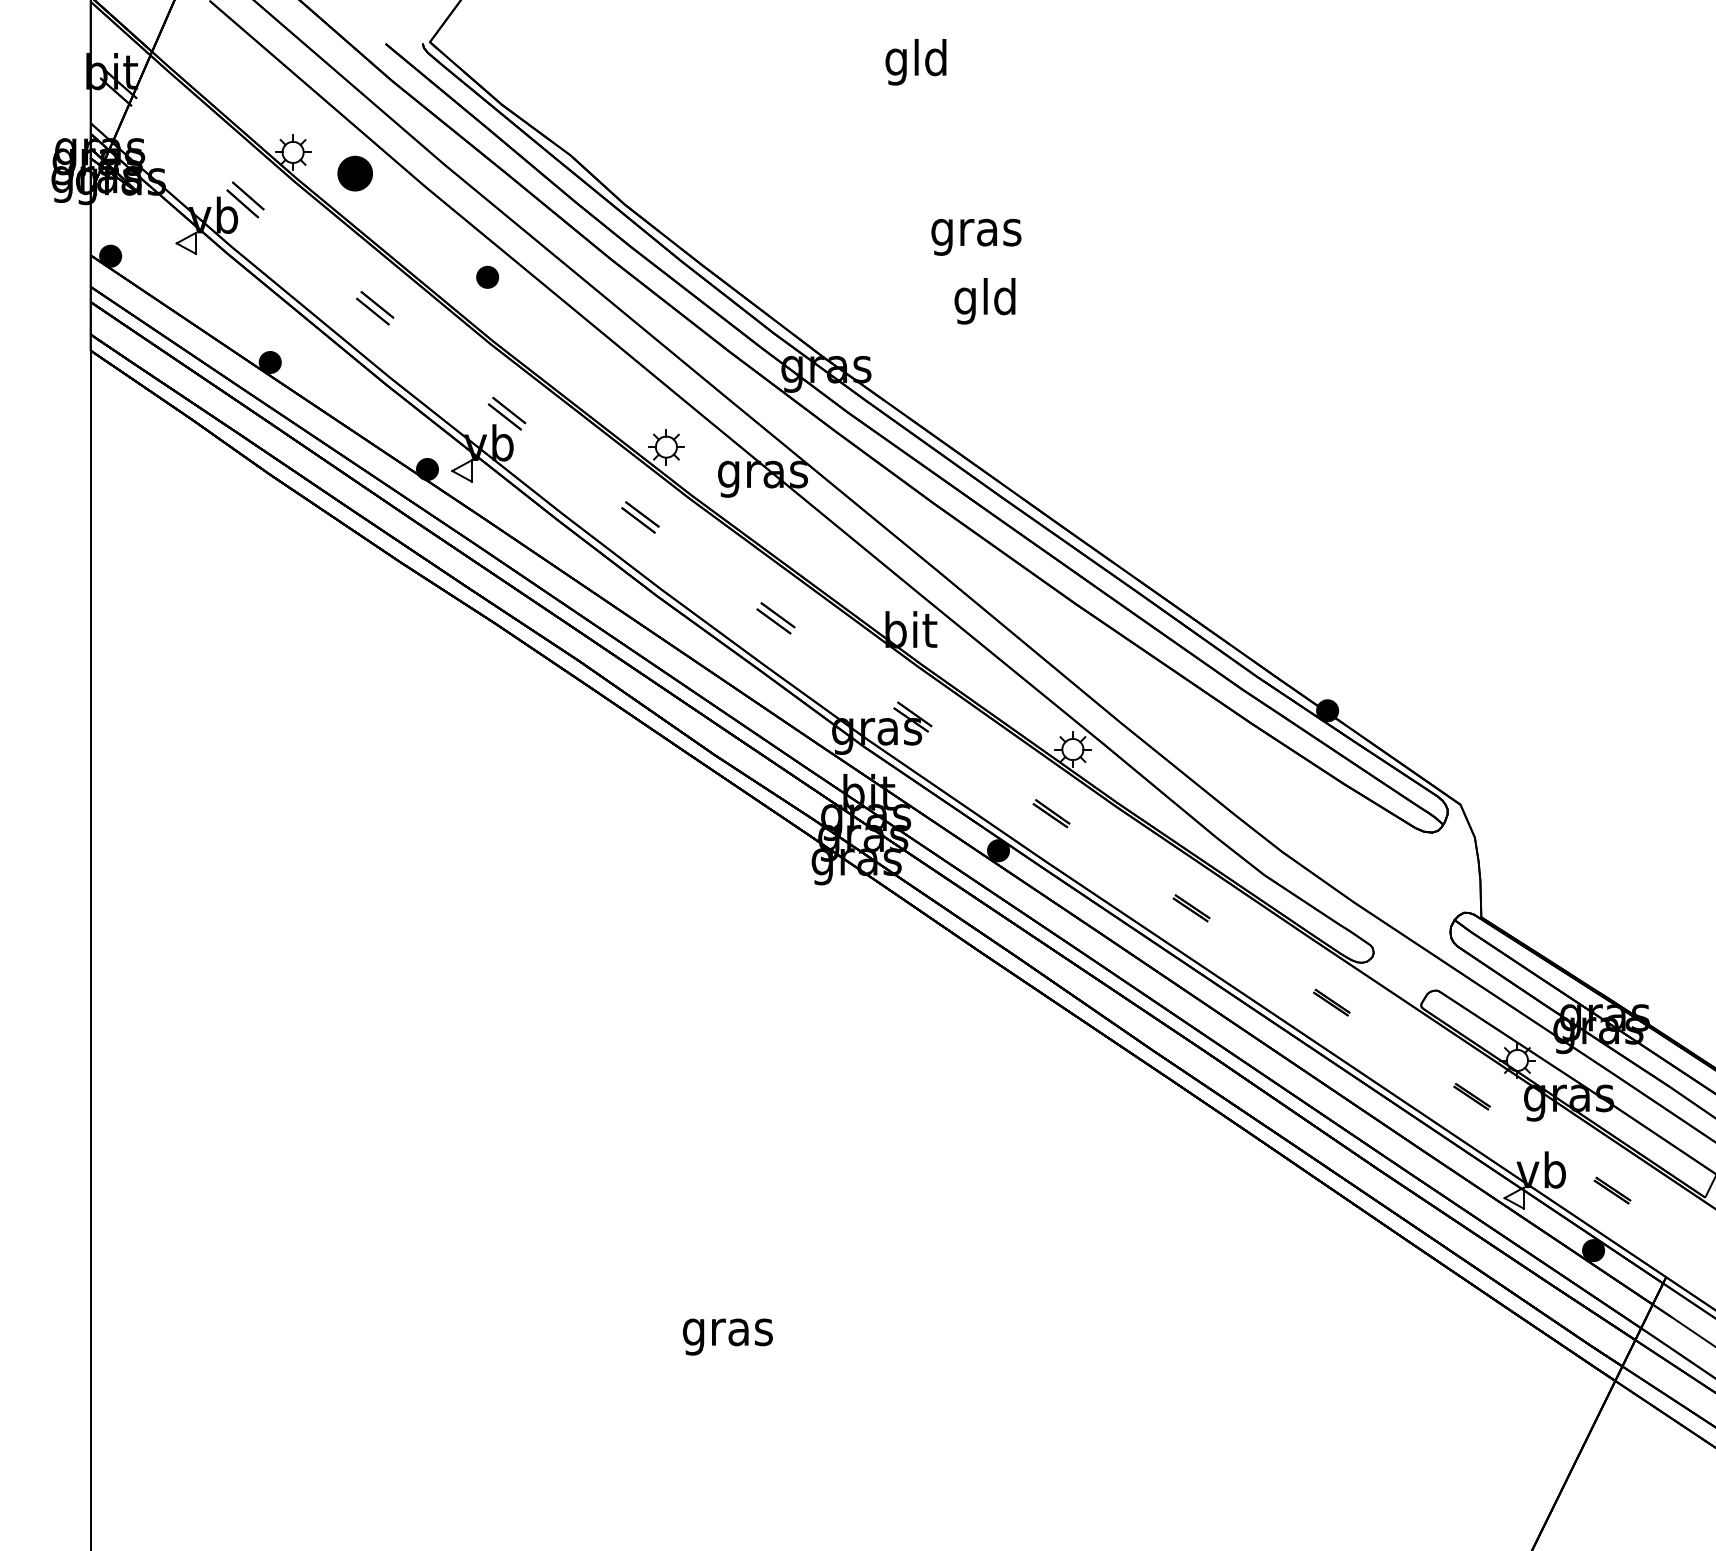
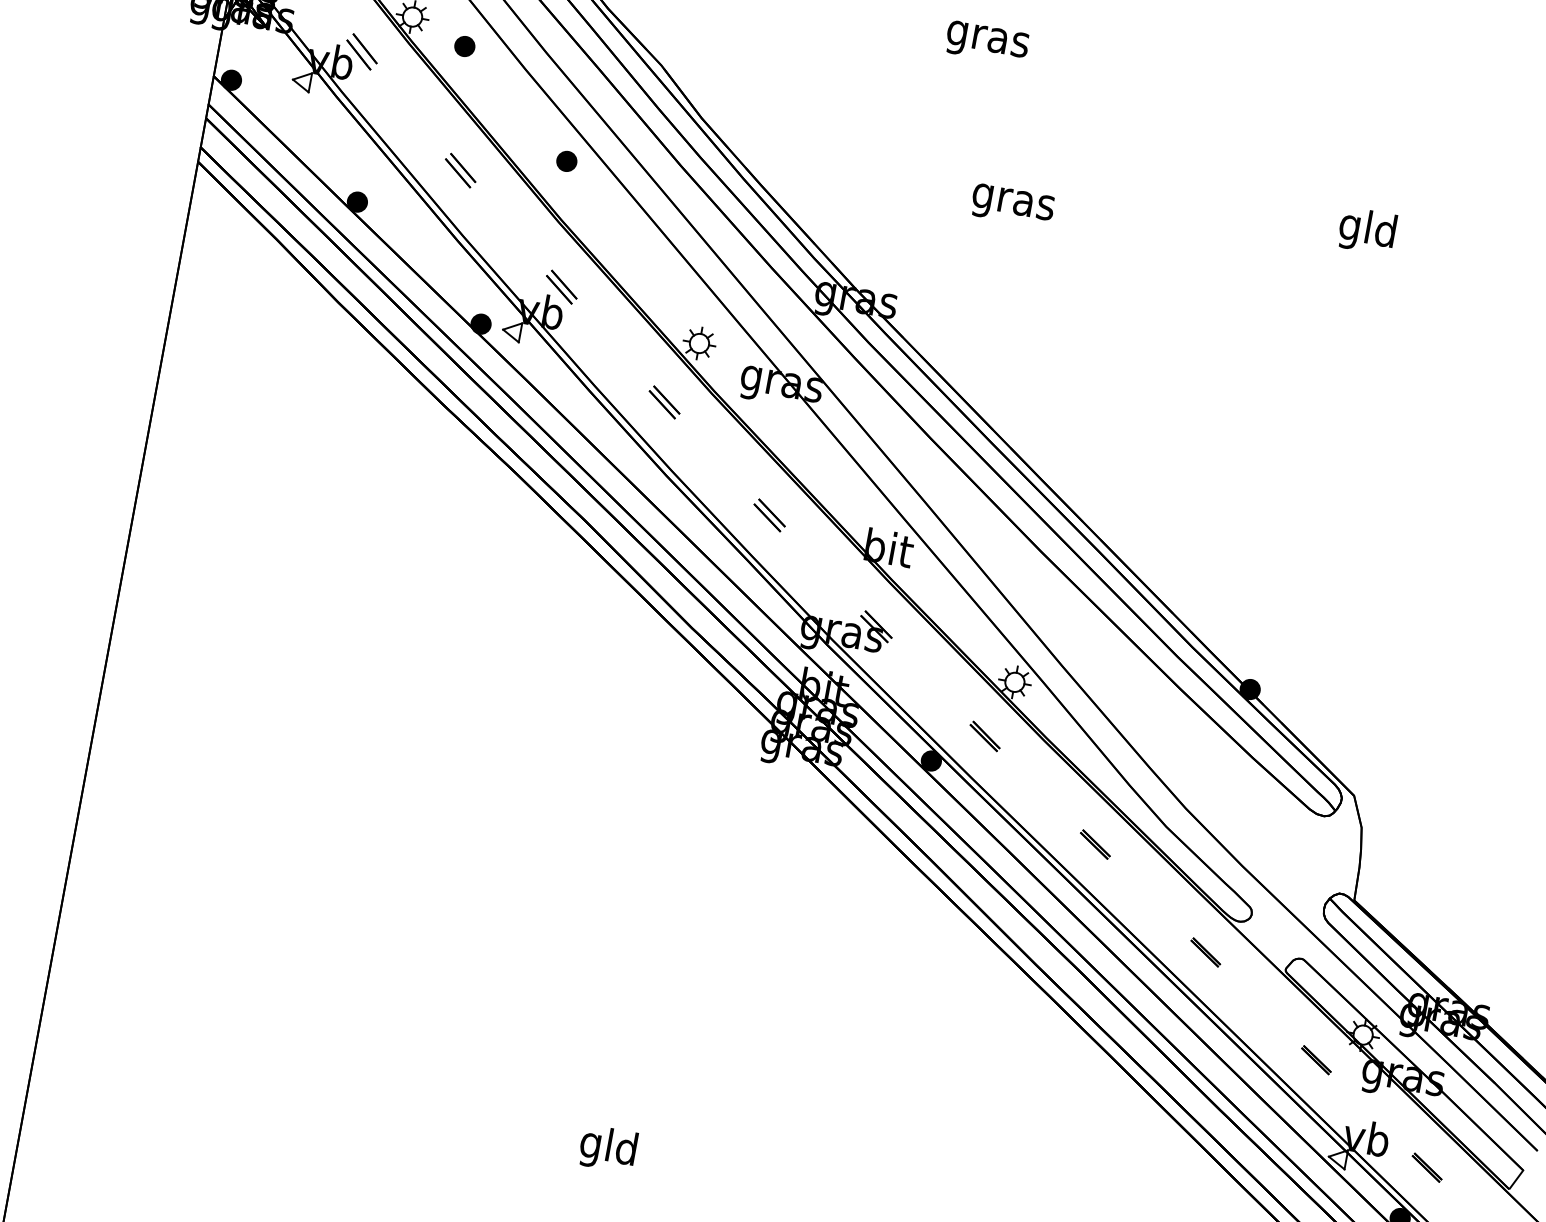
text: (916, 62) -> (987, 39), gld -> gras
part: (354, 173) -> (464, 46), size x0.62
text: (984, 301) -> (1366, 231), moved
text: (727, 1332) -> (608, 1149), gras -> gld

